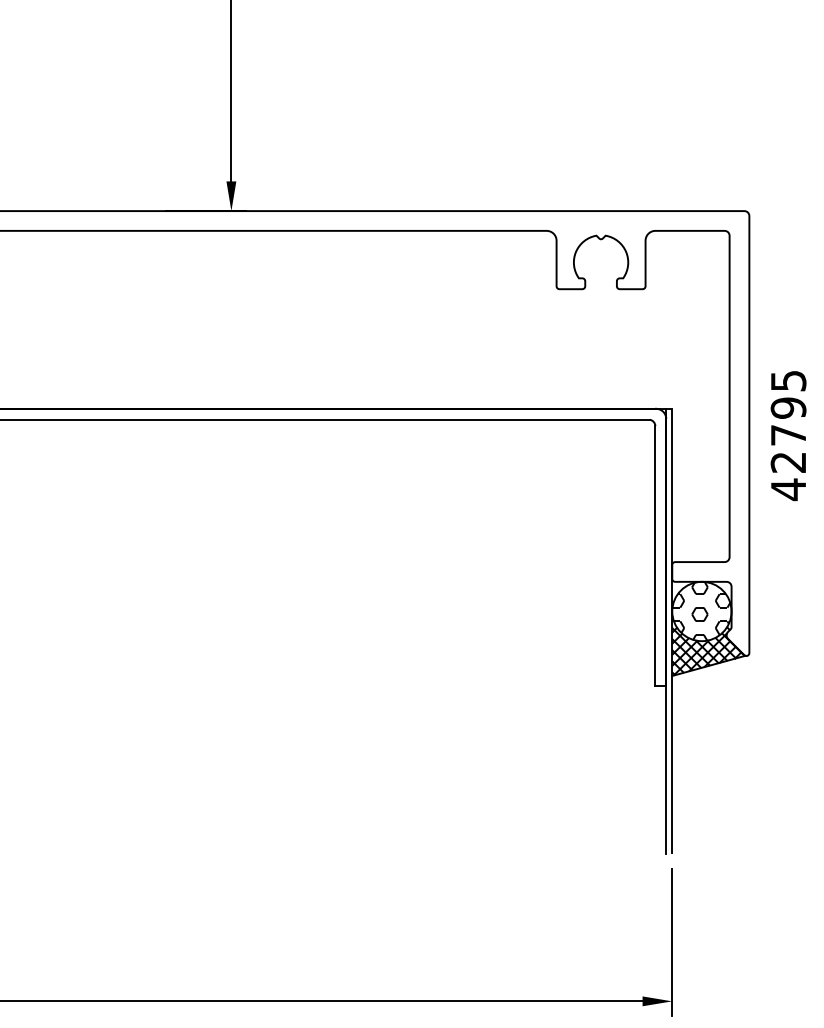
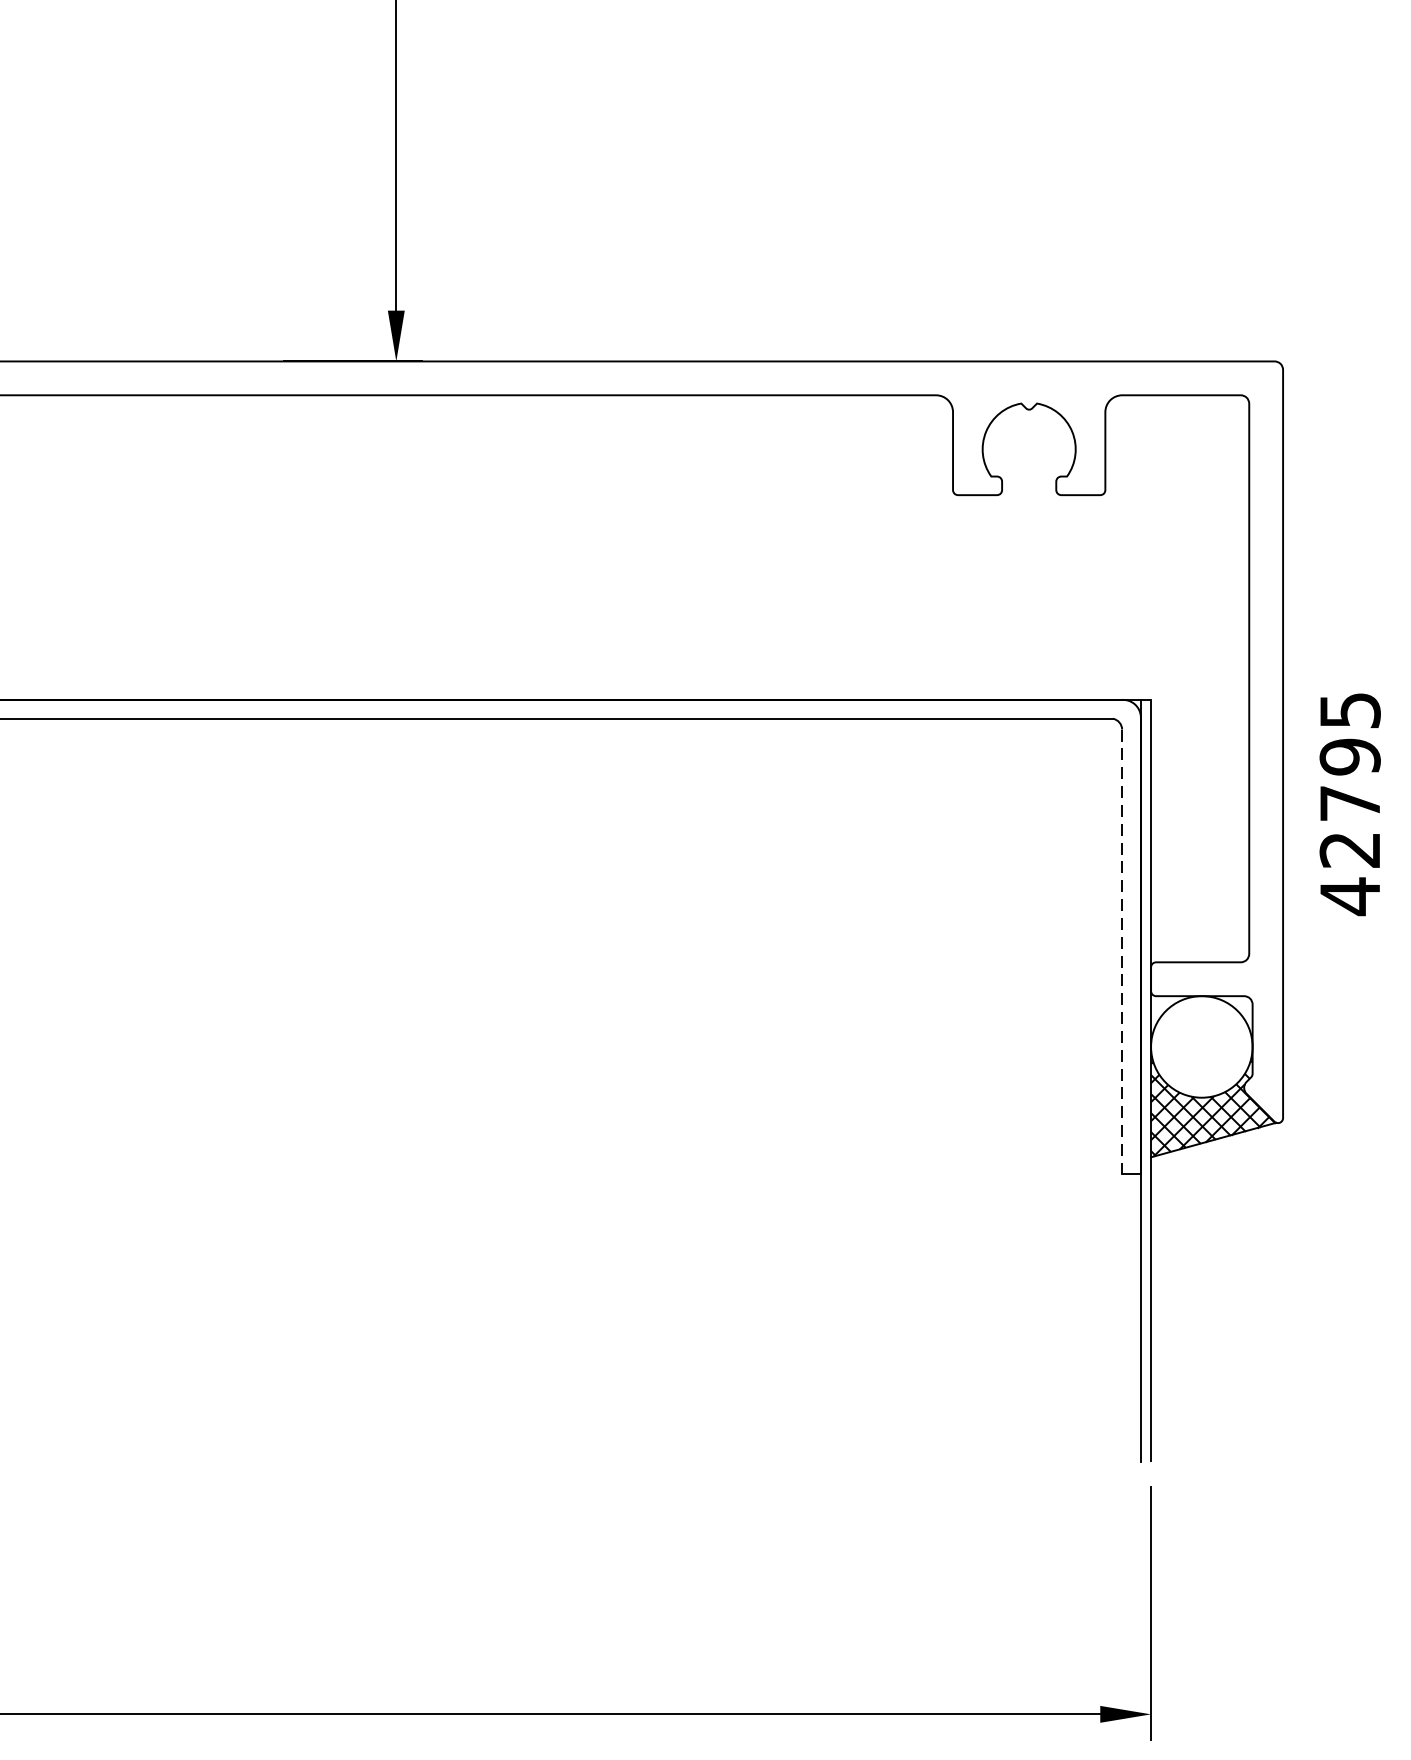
text: (788, 436) -> (1350, 805), moved
line: (655, 555) -> (1122, 951), solid -> dashed
hatch: (701, 610) -> (1201, 1045), removed

